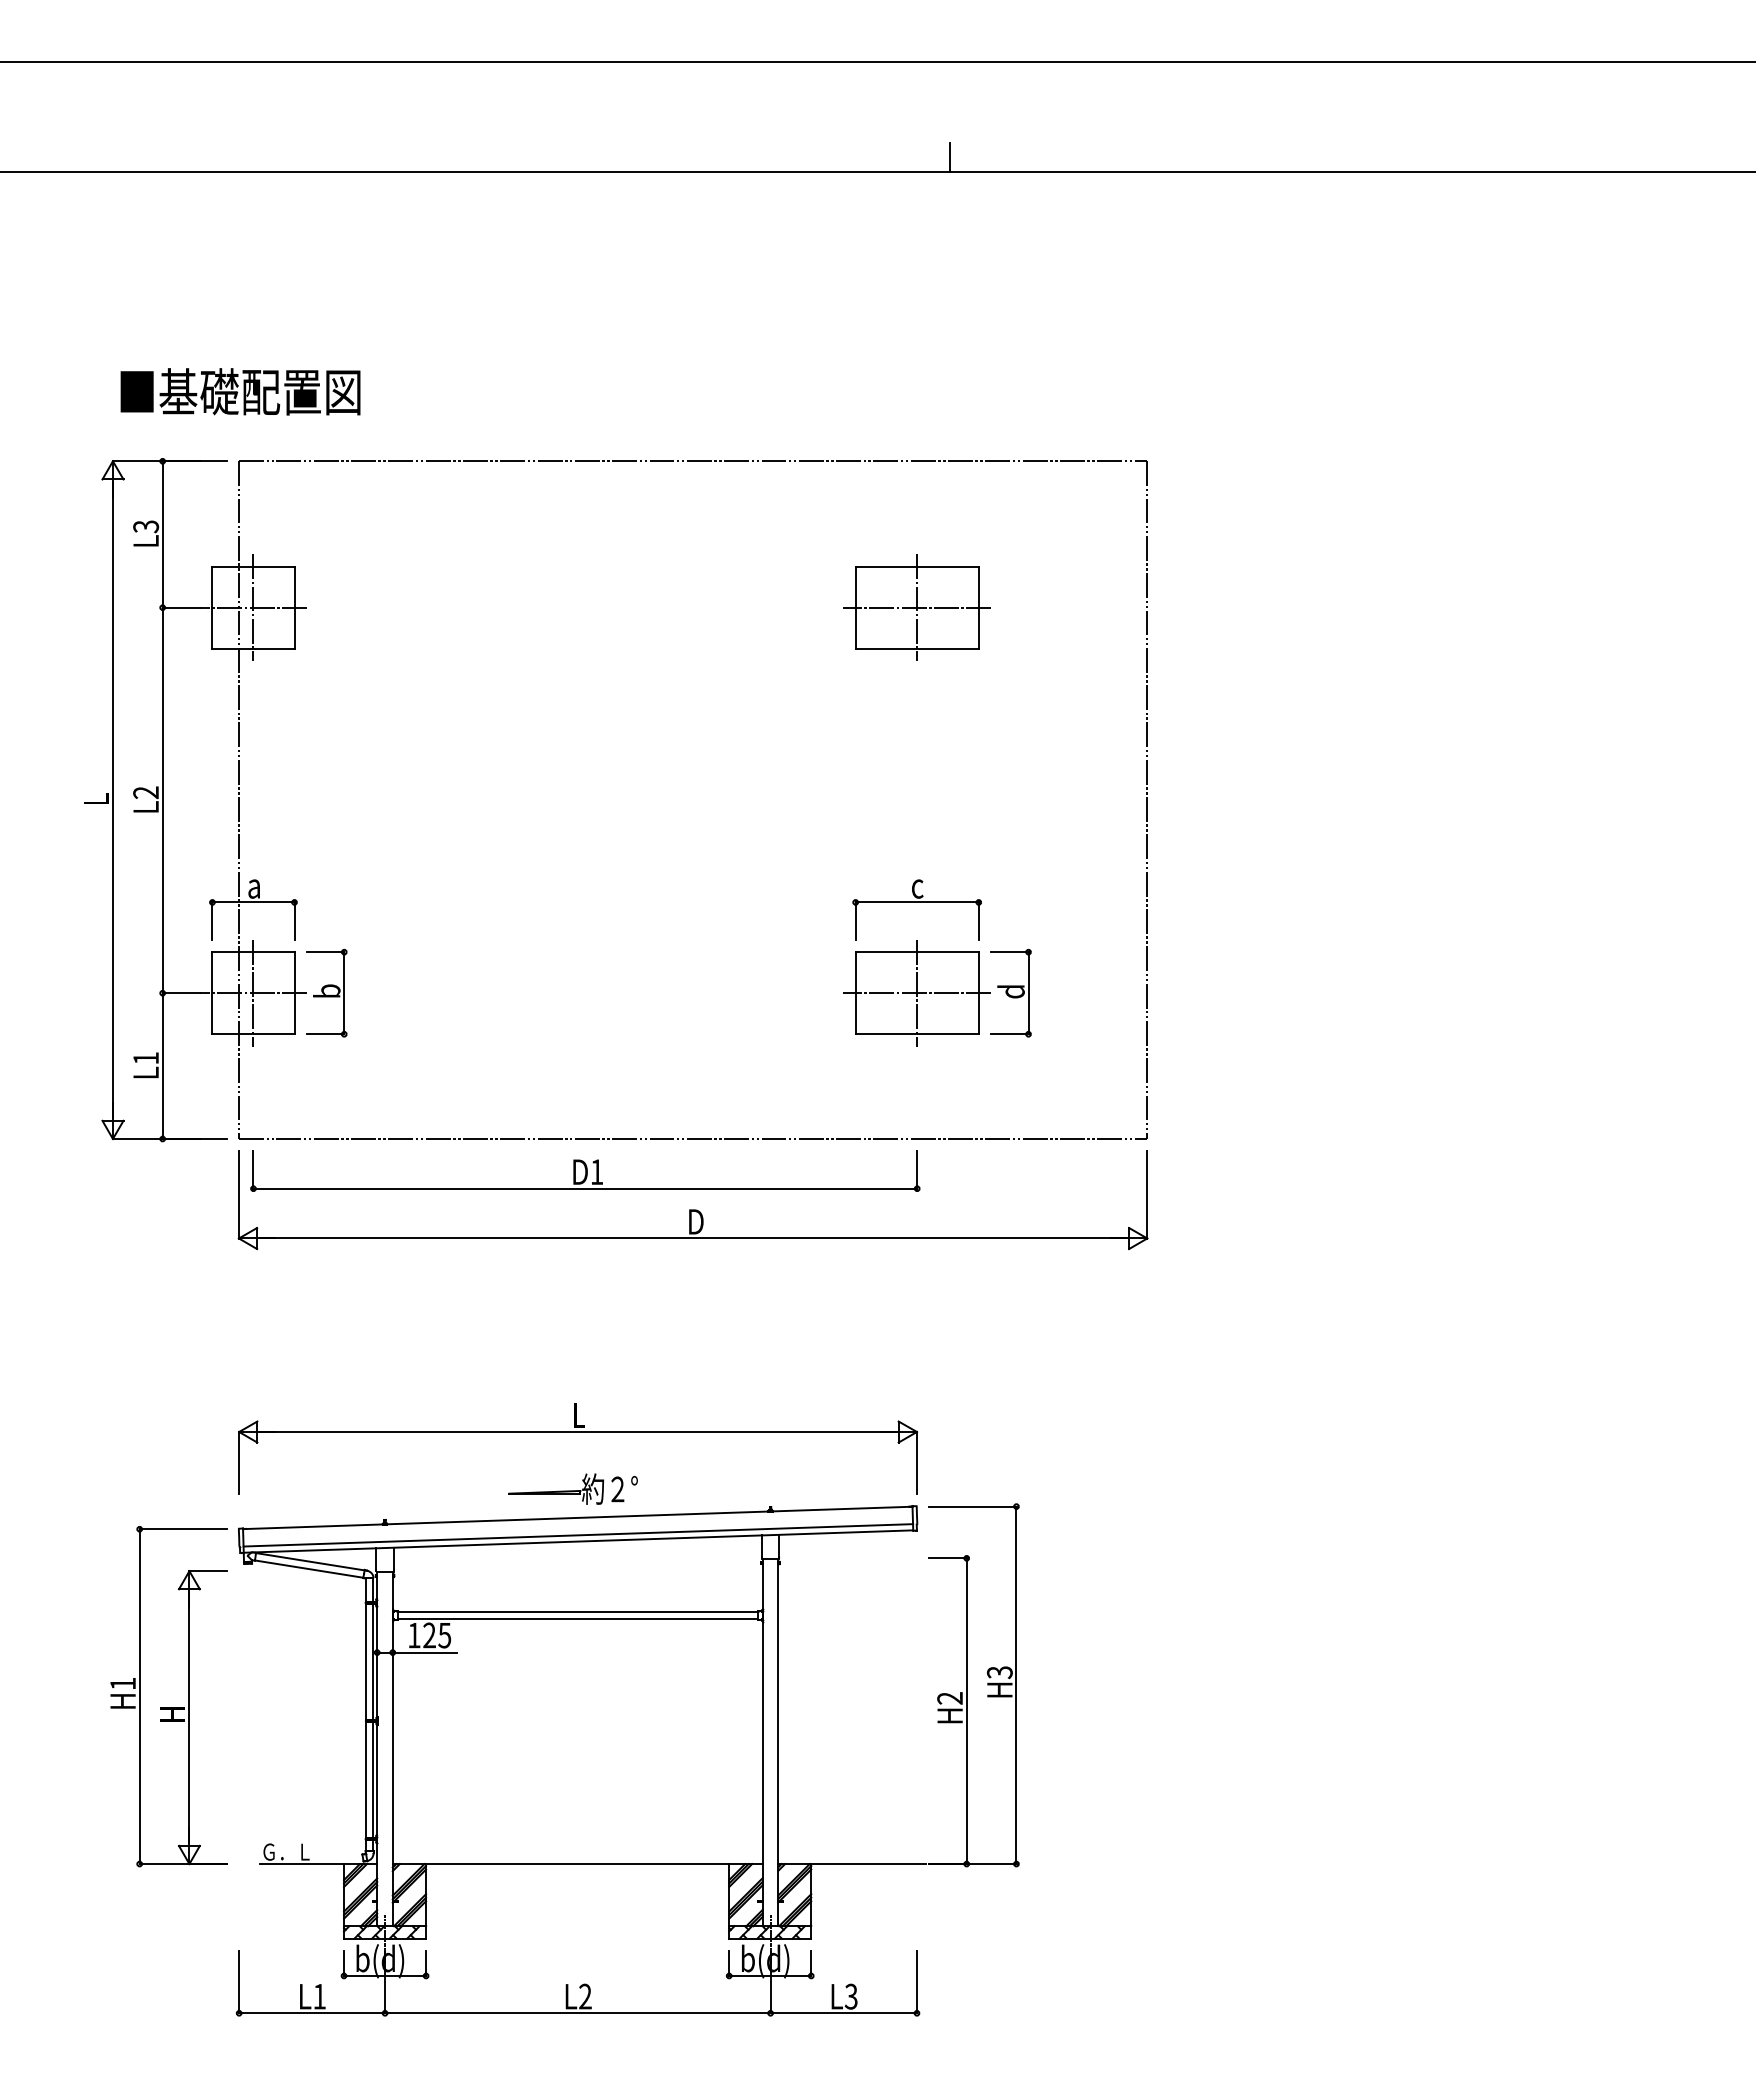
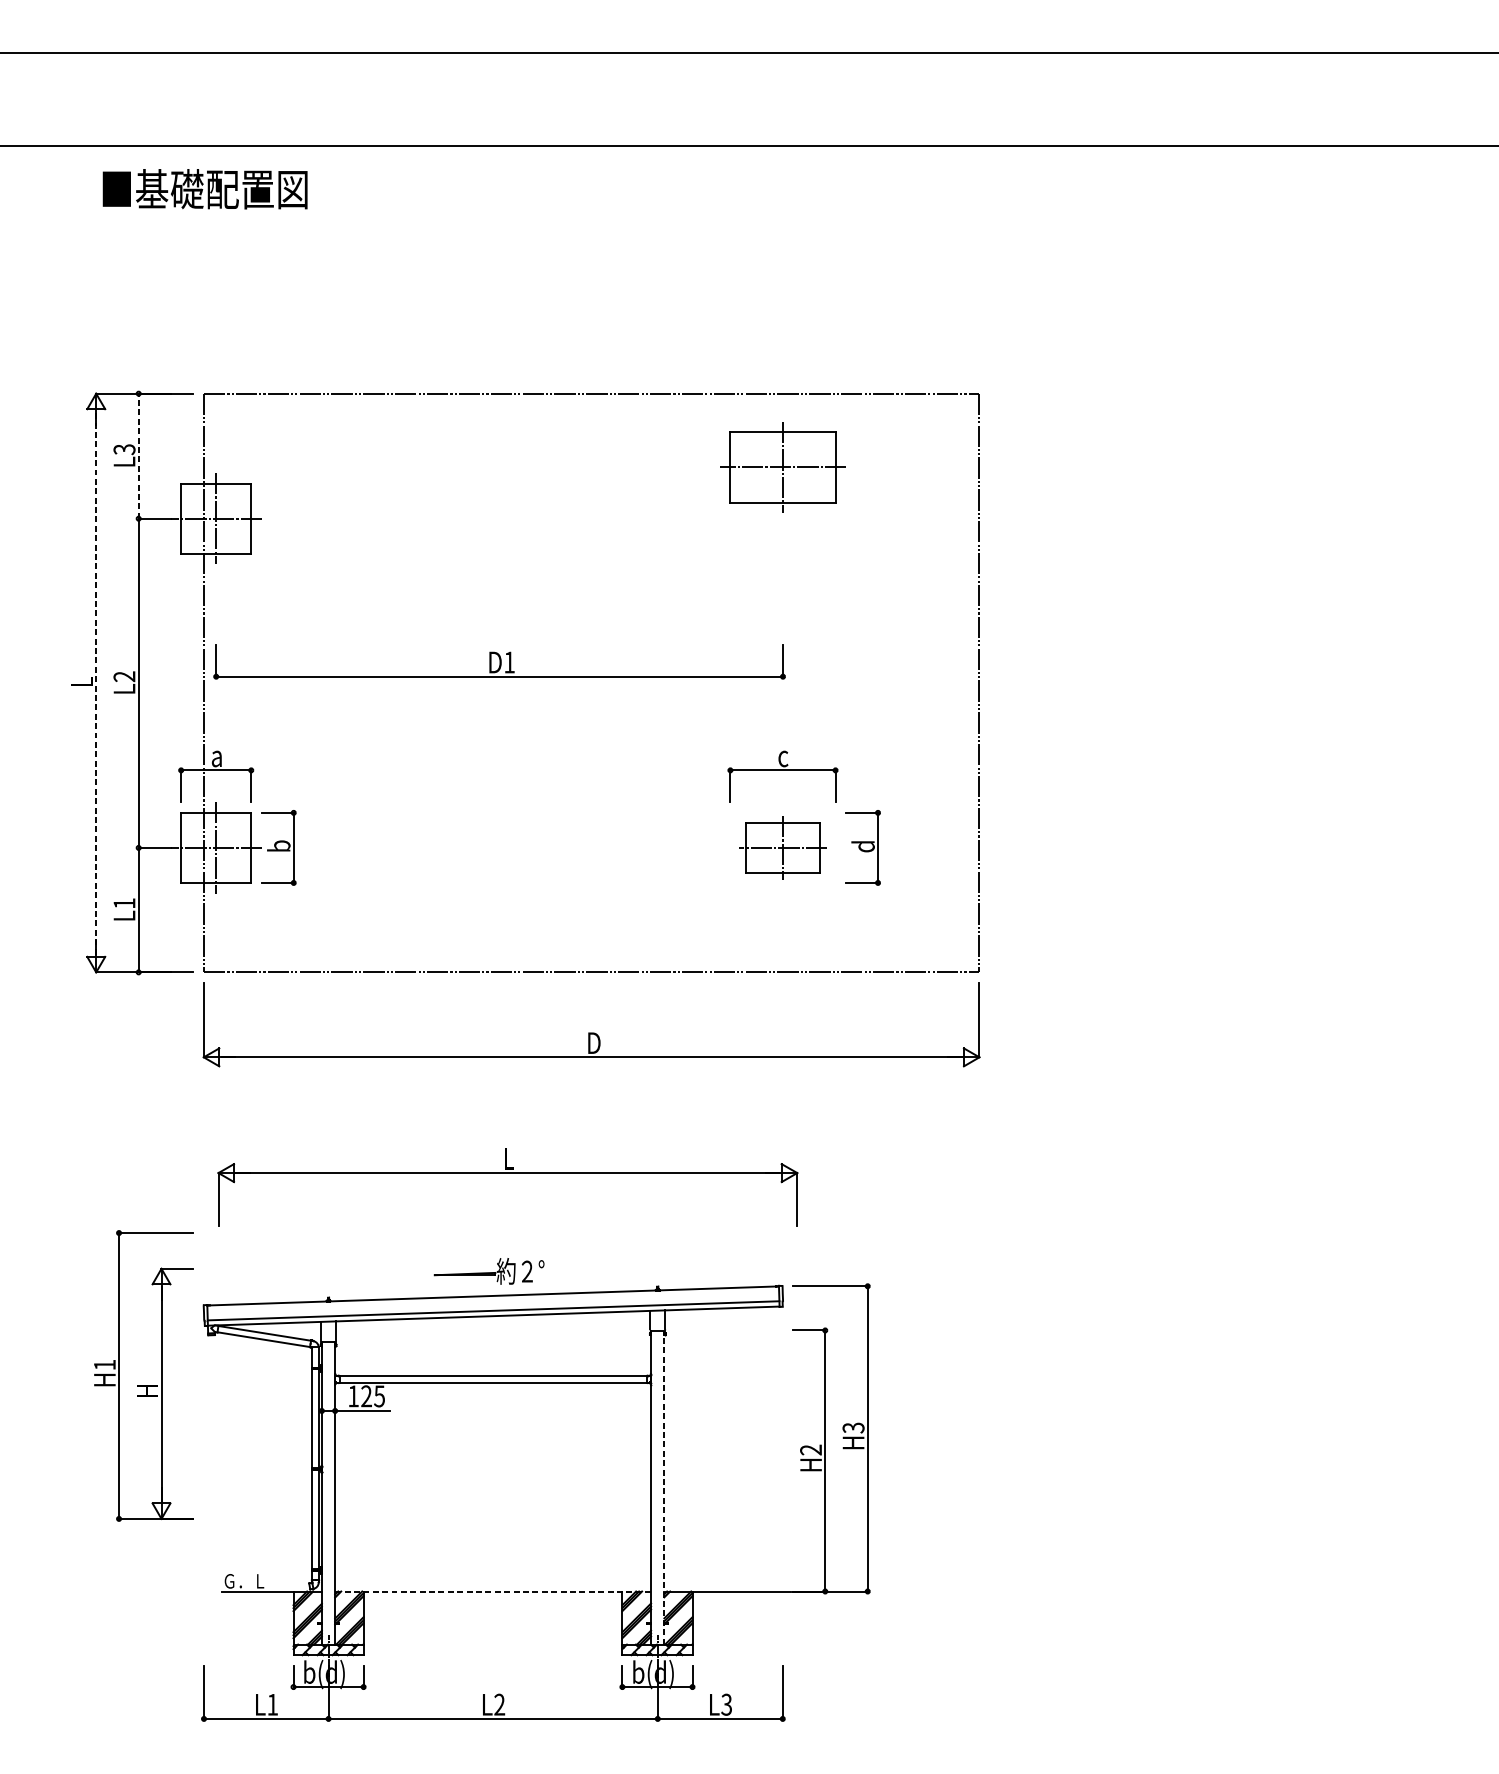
line: (949, 157) -> (810, 134), removed
text: (240, 391) -> (205, 188), moved
line: (162, 534) -> (138, 456), solid -> dashed
part: (916, 607) -> (782, 467), moved
line: (112, 800) -> (95, 683), solid -> dashed
part: (916, 993) -> (782, 848), size x0.7
part: (585, 1170) -> (499, 661), moved
part: (577, 1432) -> (507, 1173), moved
part: (168, 1707) -> (143, 1385), moved
line: (778, 1742) -> (664, 1487), solid -> dashed
line: (577, 1864) -> (492, 1591), solid -> dashed

